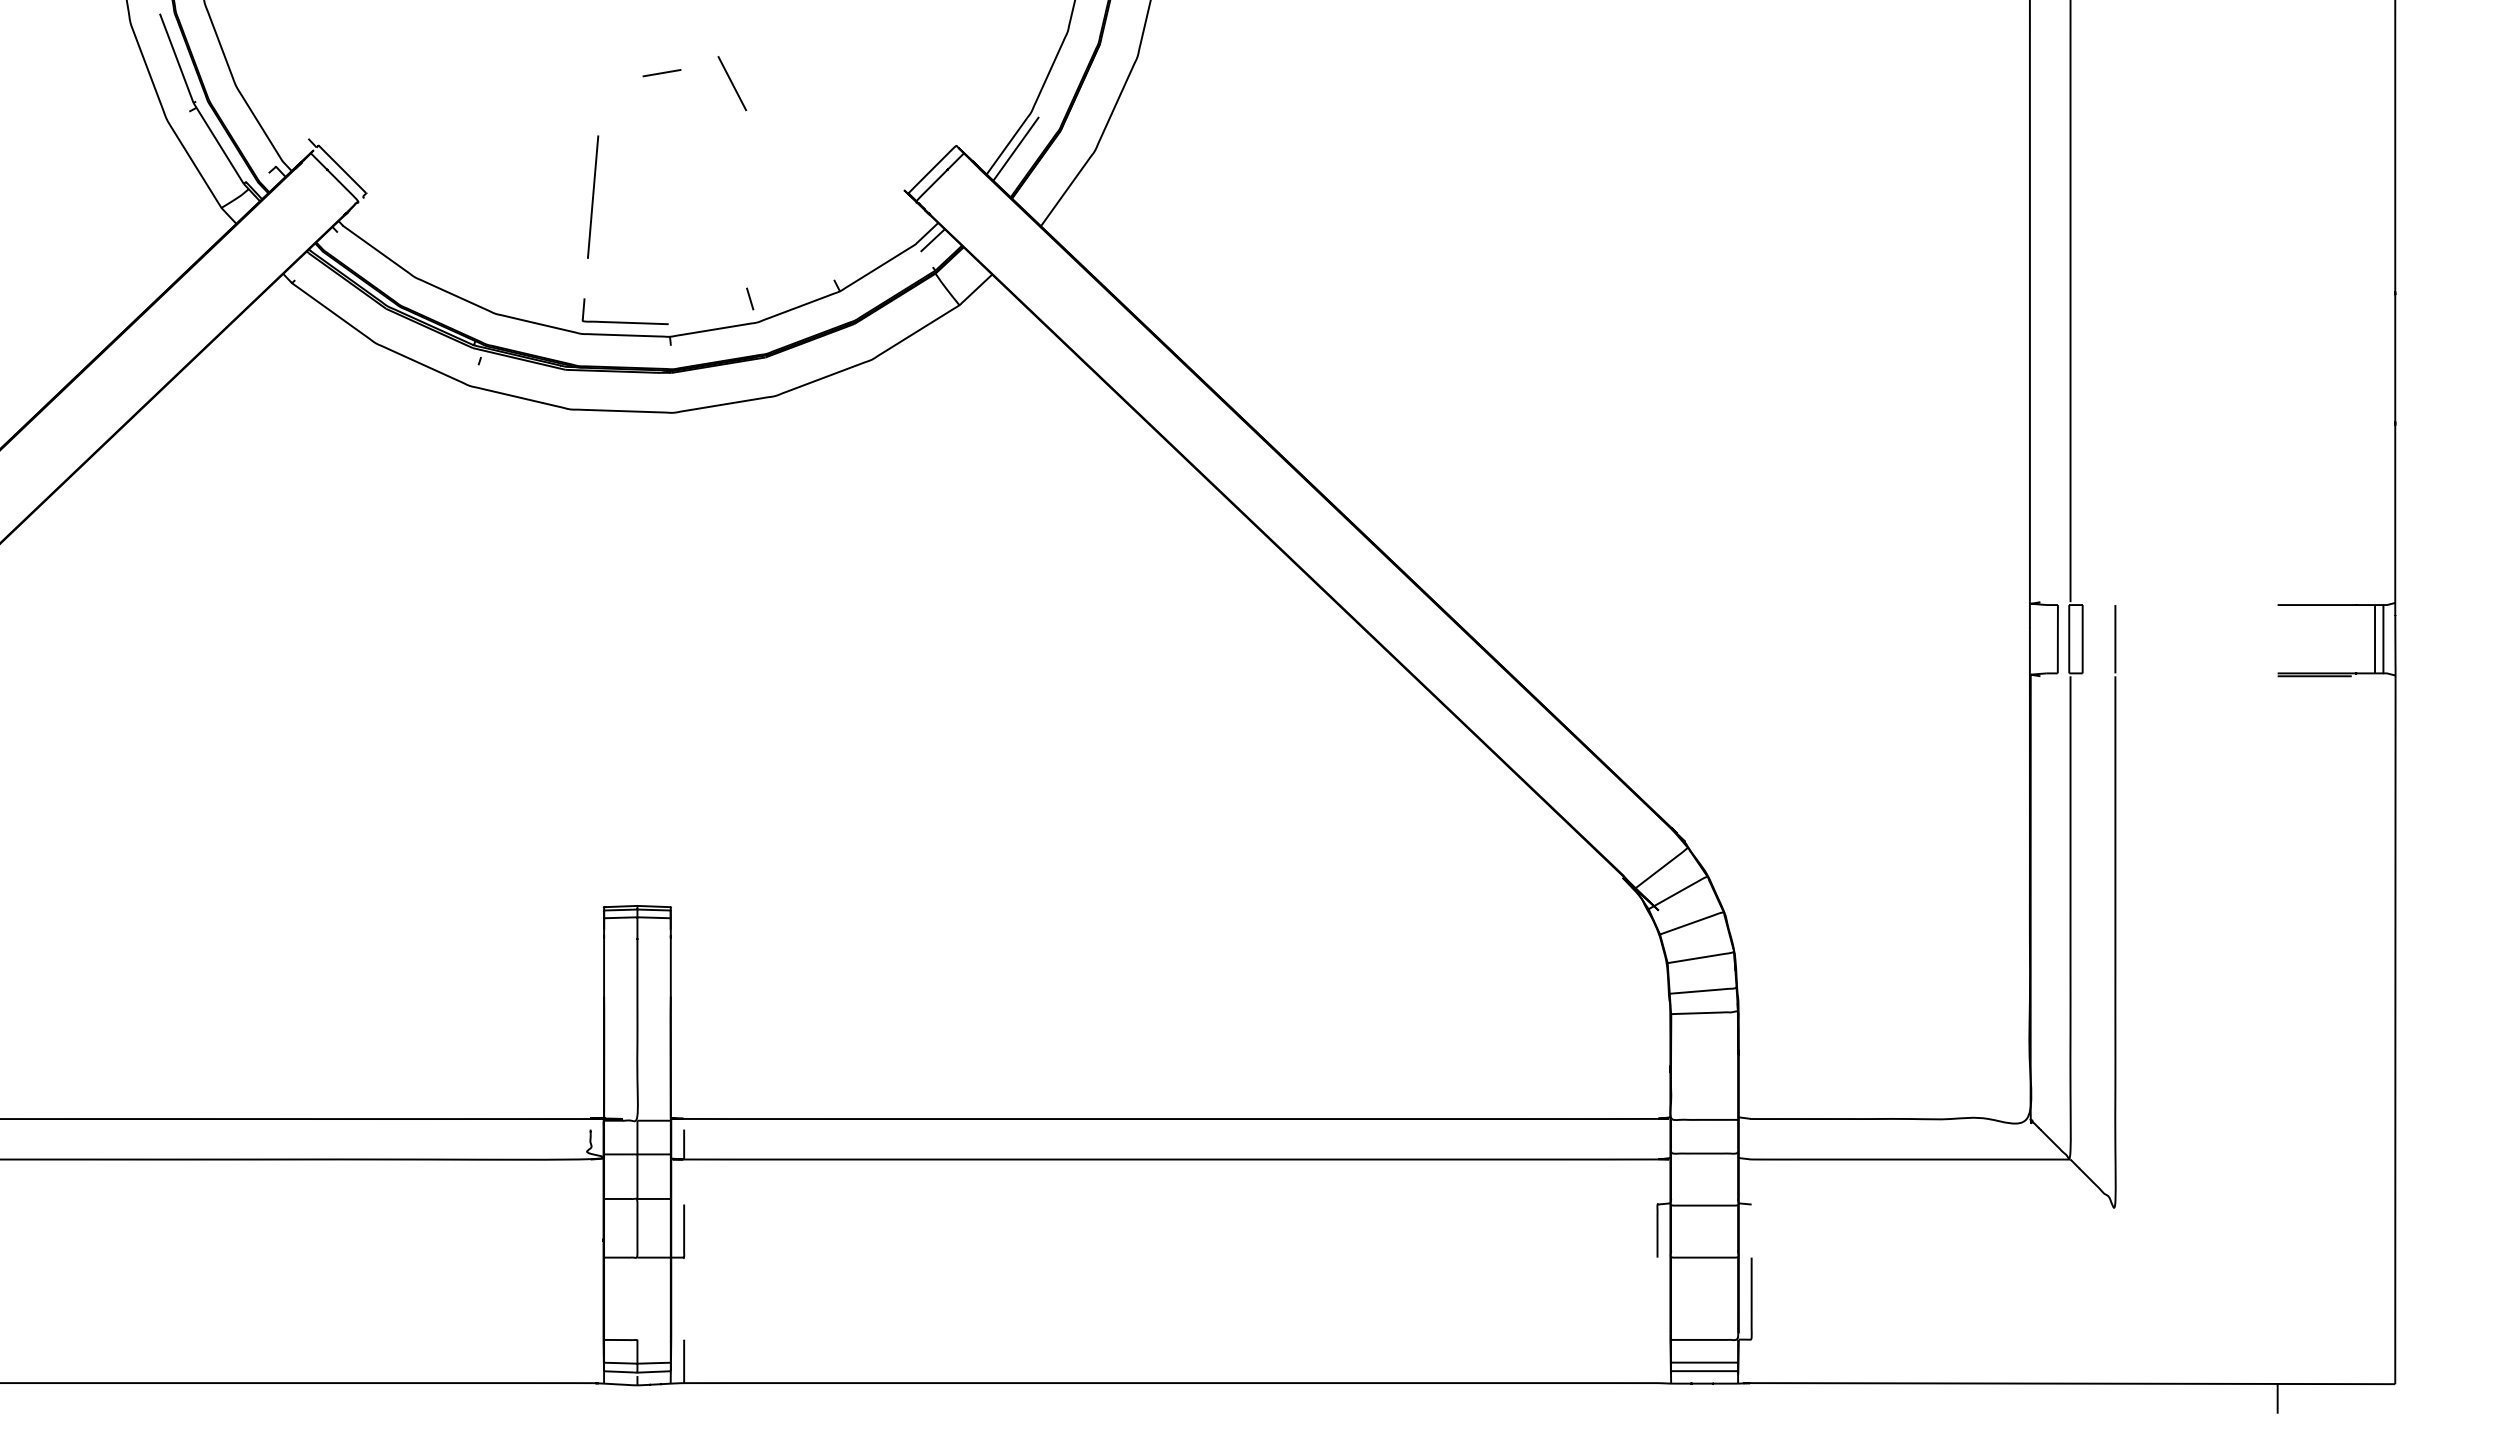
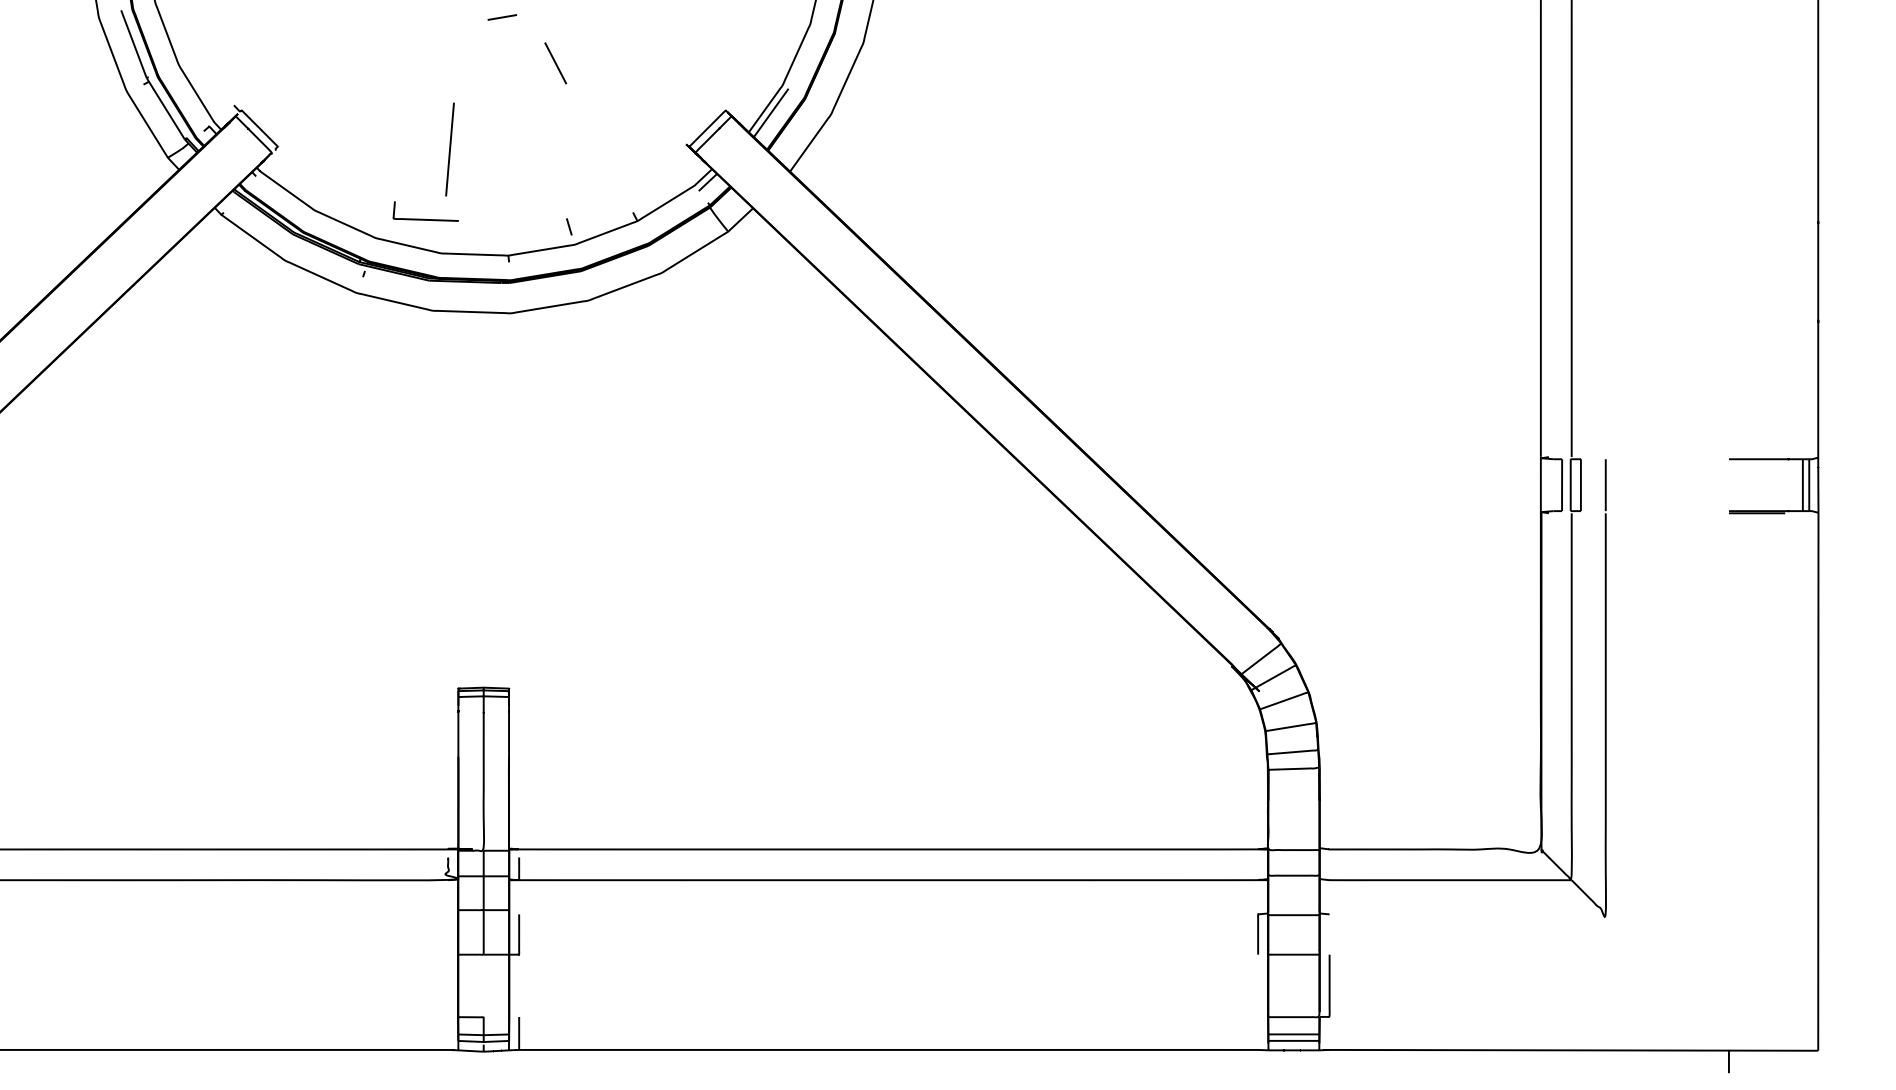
line: (661, 73) -> (501, 17), moved
curve: (624, 321) -> (425, 218), moved

